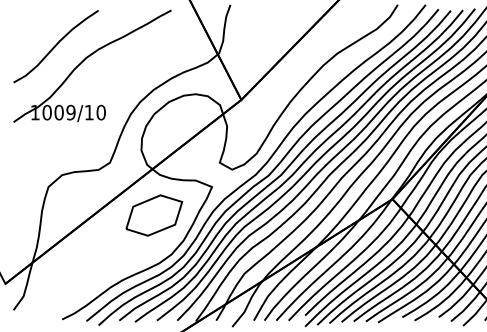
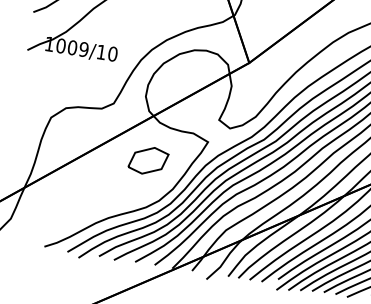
part: (154, 215) -> (148, 160), size x0.7

